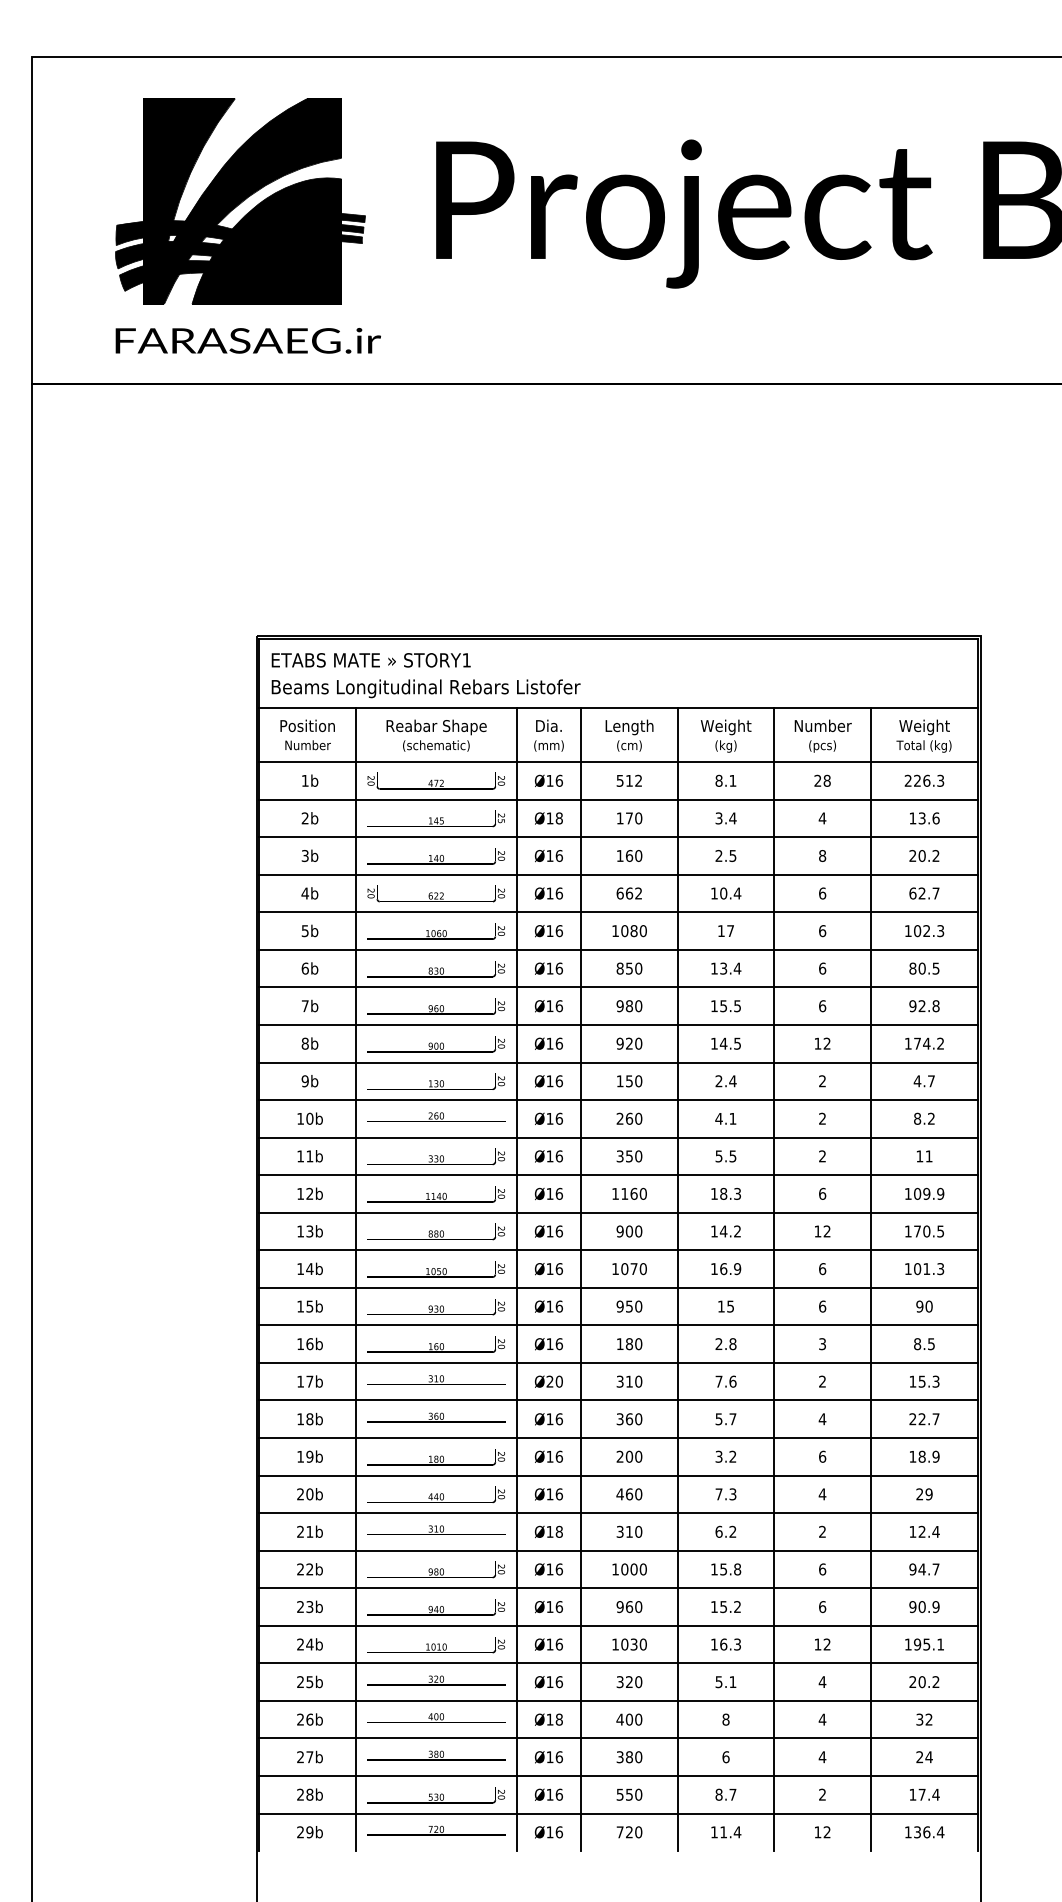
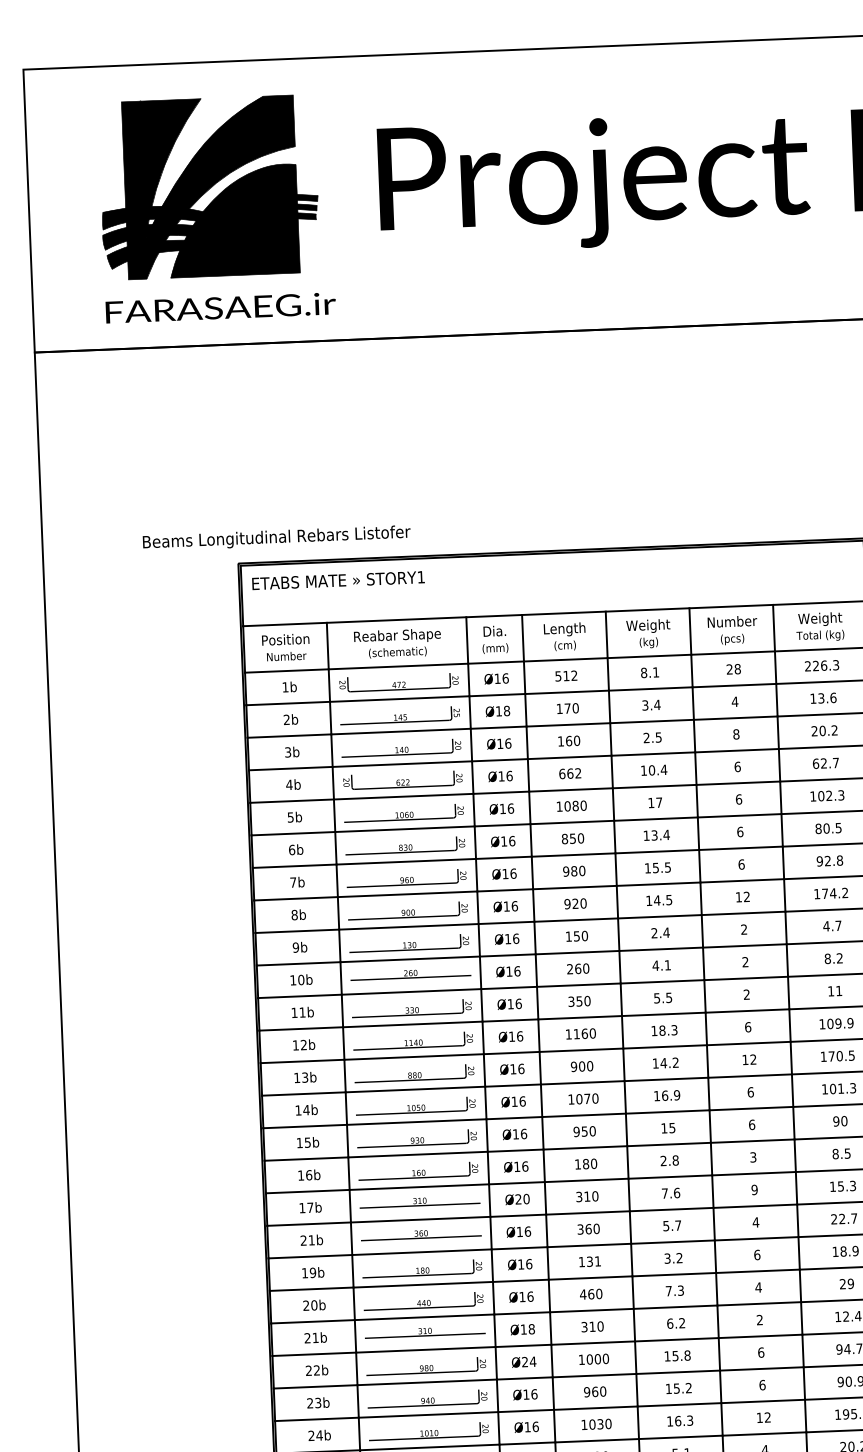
text: (425, 688) -> (276, 538), moved
text: (822, 1381) -> (754, 1189), 2 -> 9
text: (305, 1419) -> (307, 1240), 18b -> 21b
text: (629, 1456) -> (589, 1261), 200 -> 131
text: (554, 1569) -> (528, 1362), Ø16 -> Ø24

